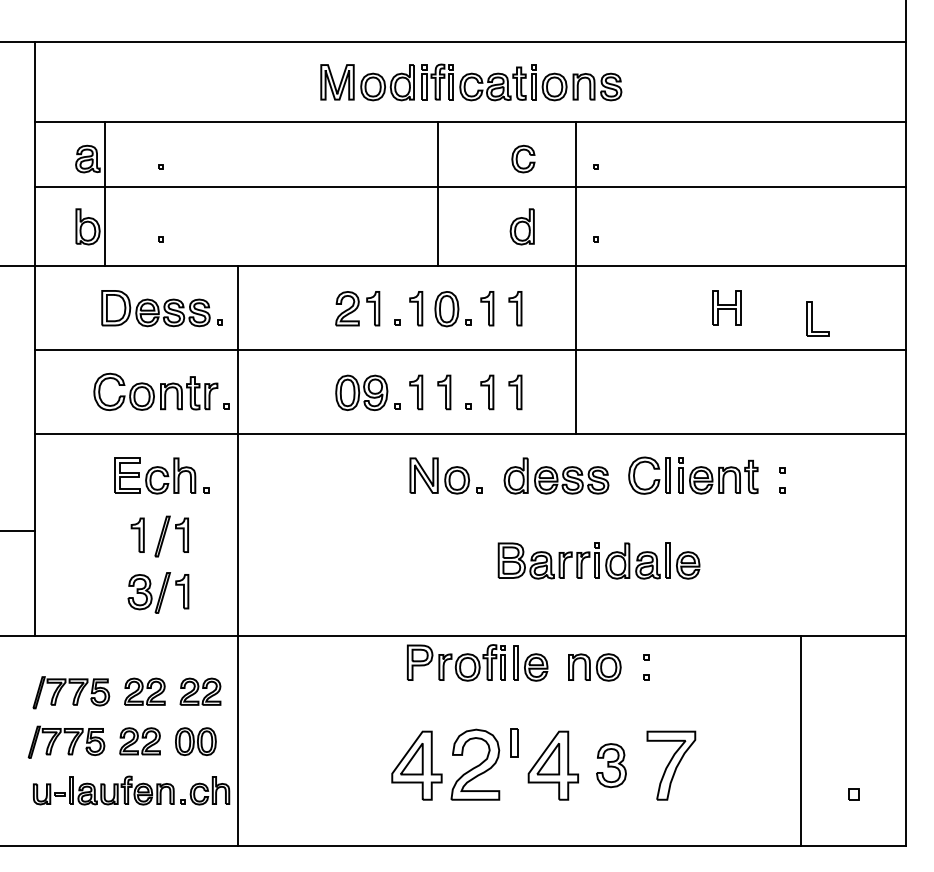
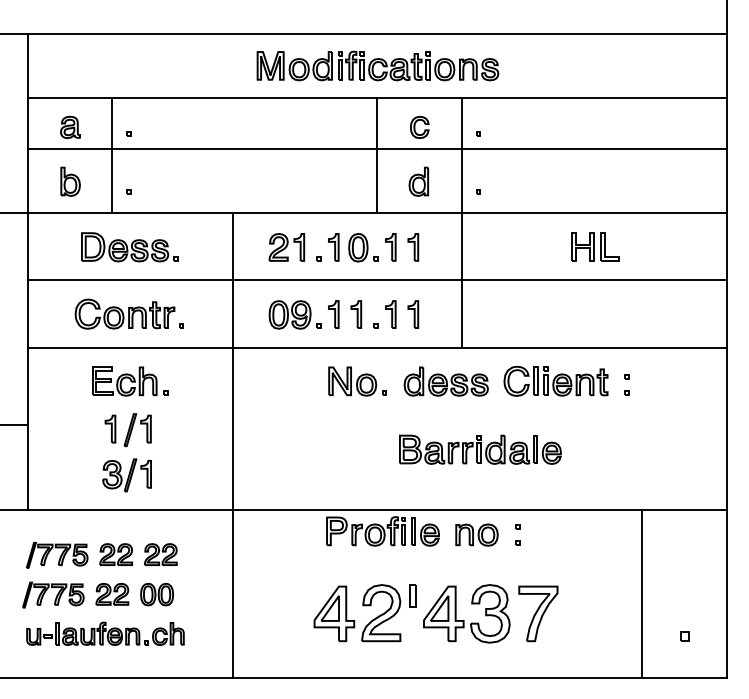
line: (104, 193) -> (111, 155), moved
line: (438, 193) -> (377, 155), moved
part: (817, 318) -> (609, 246), moved
line: (238, 555) -> (232, 445), moved
part: (611, 765) -> (490, 613), size x1.67

